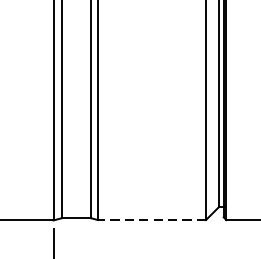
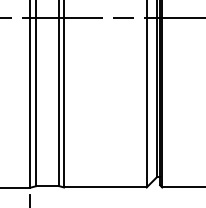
line: (150, 220) -> (104, 187), dashed -> solid

